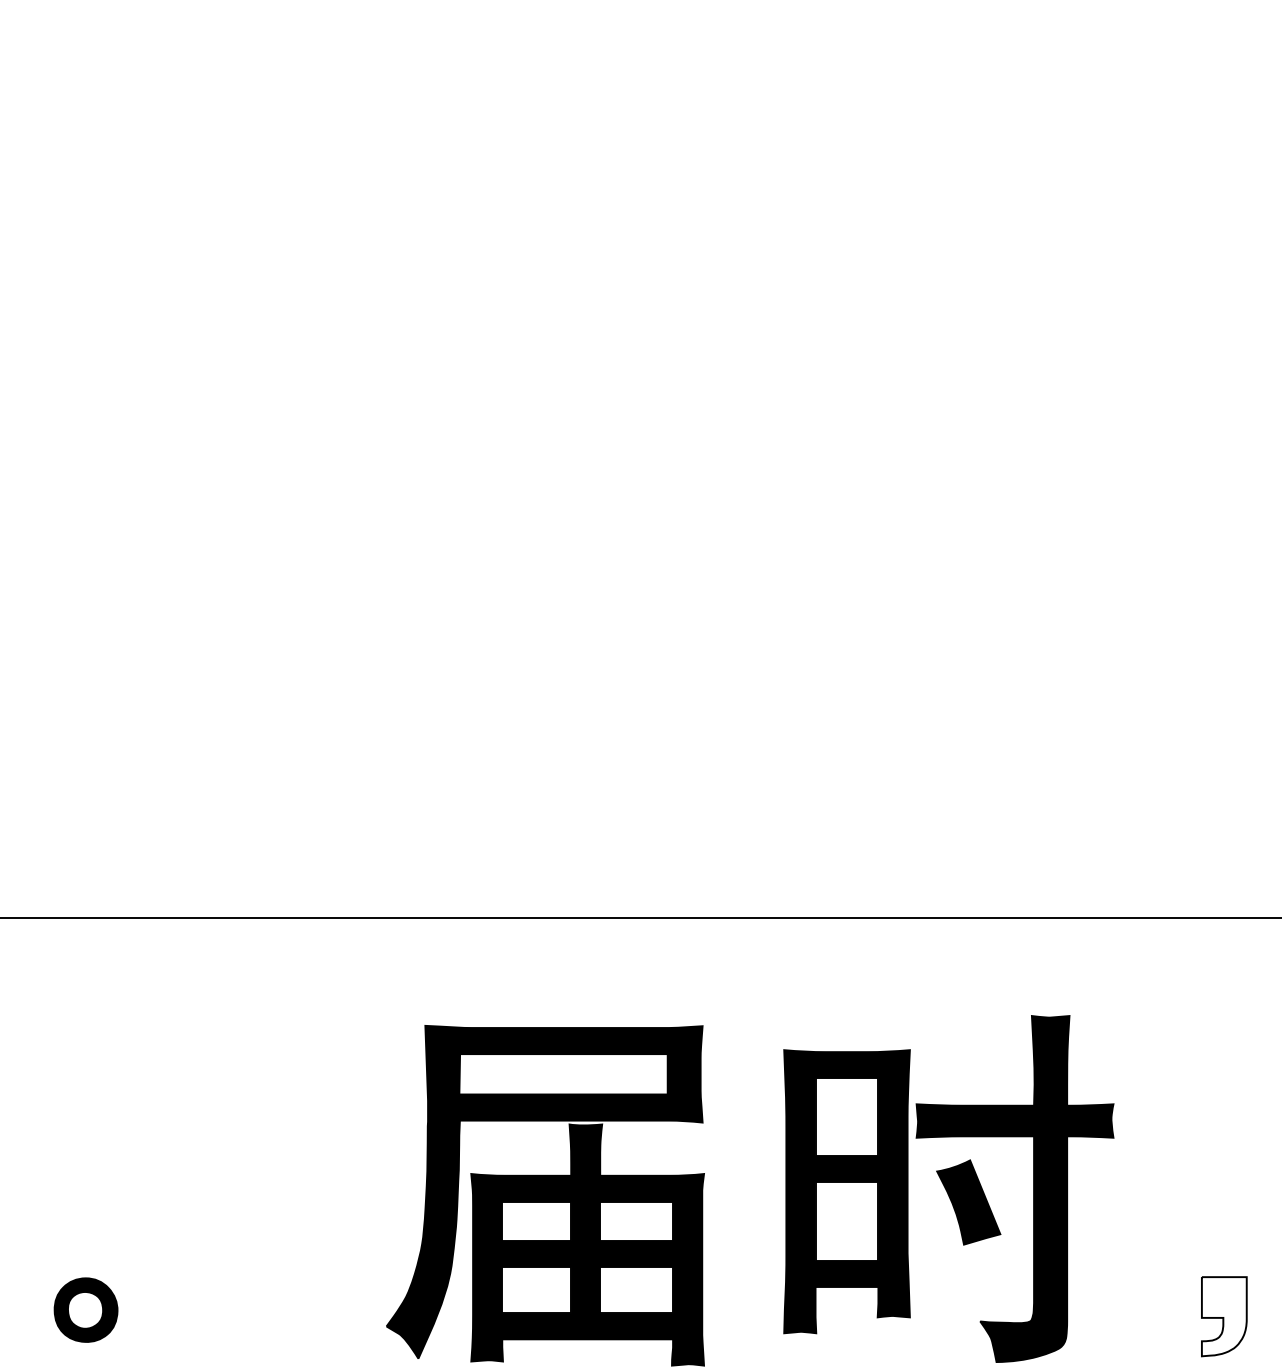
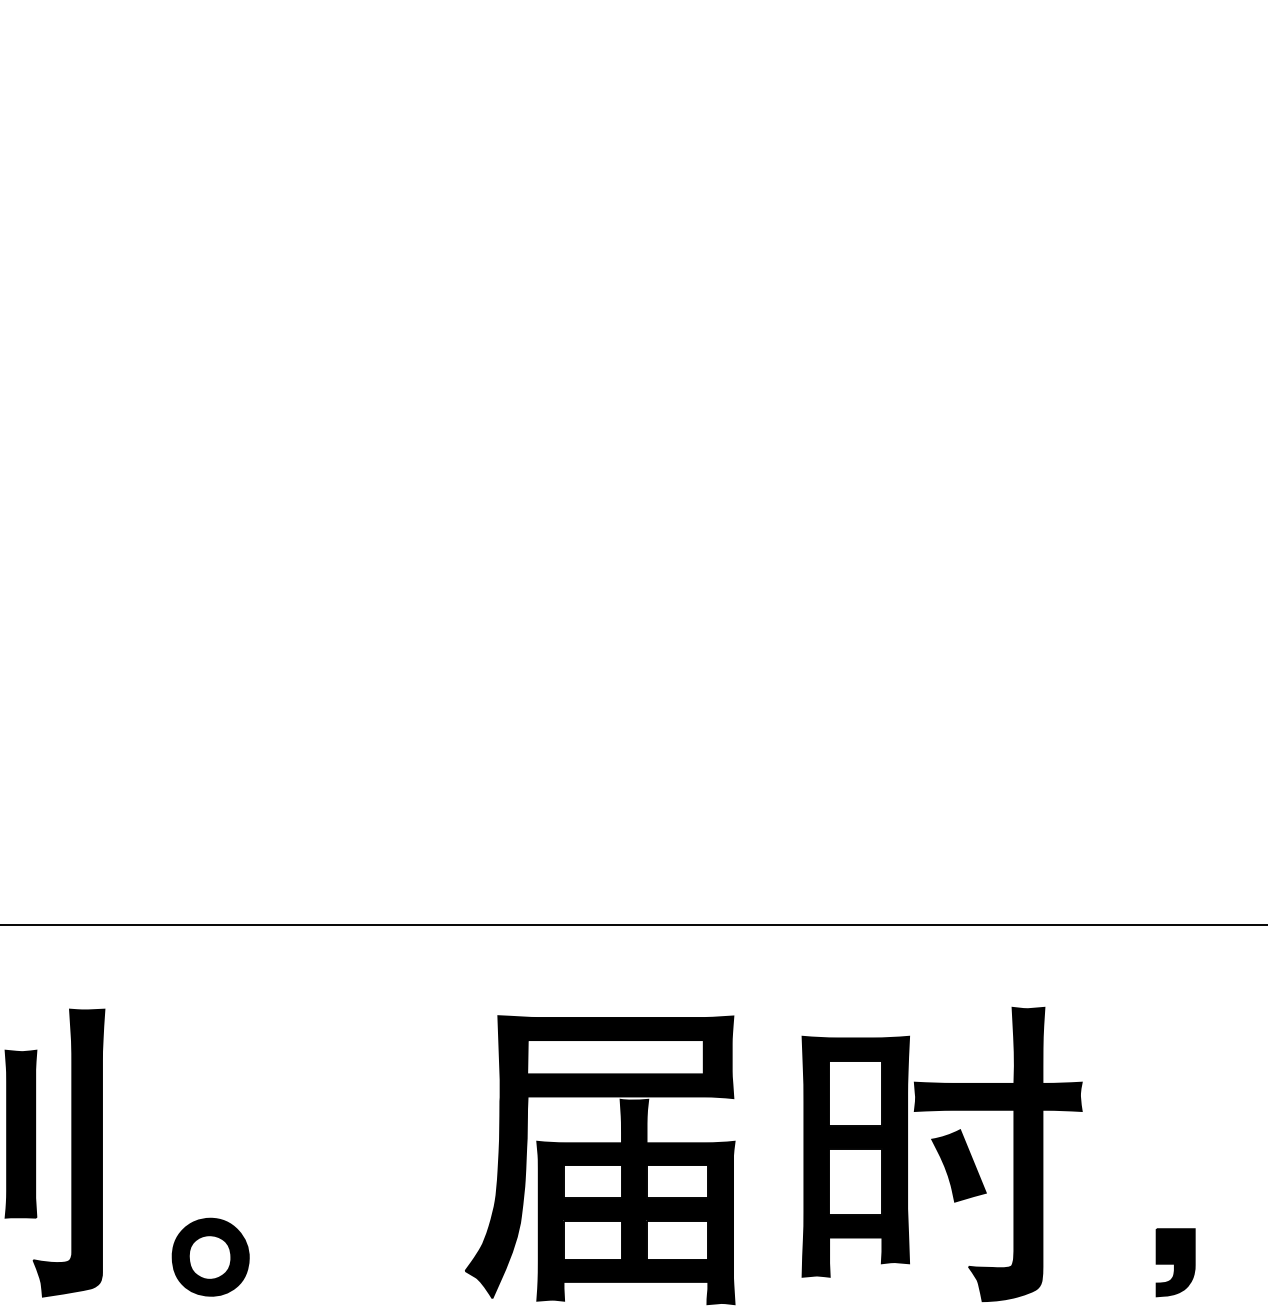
part: (85, 1309) -> (210, 1256), size x1.43
fill: (1224, 1316) -> (1175, 1262), added

